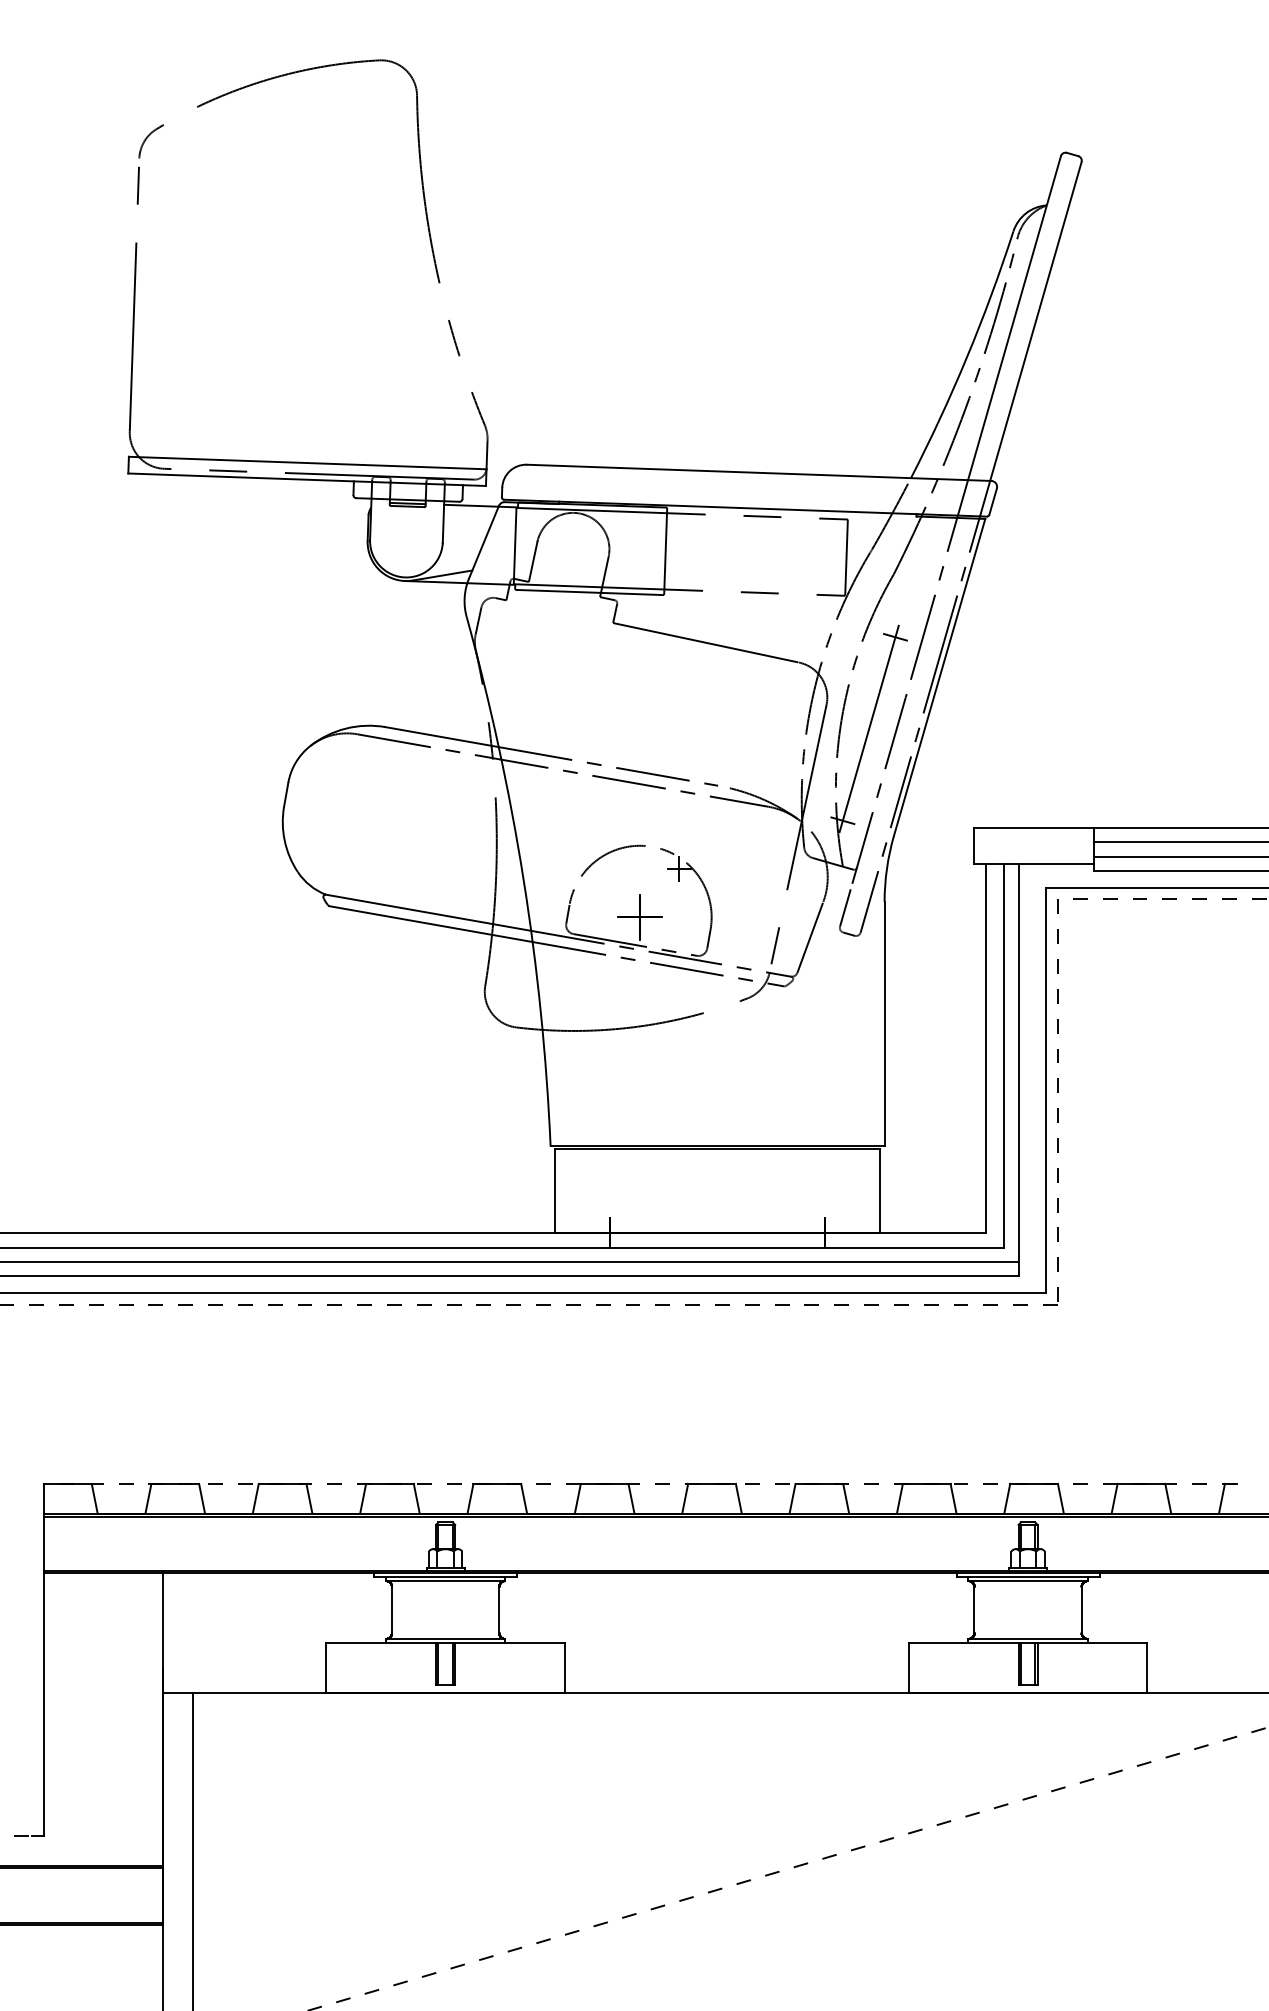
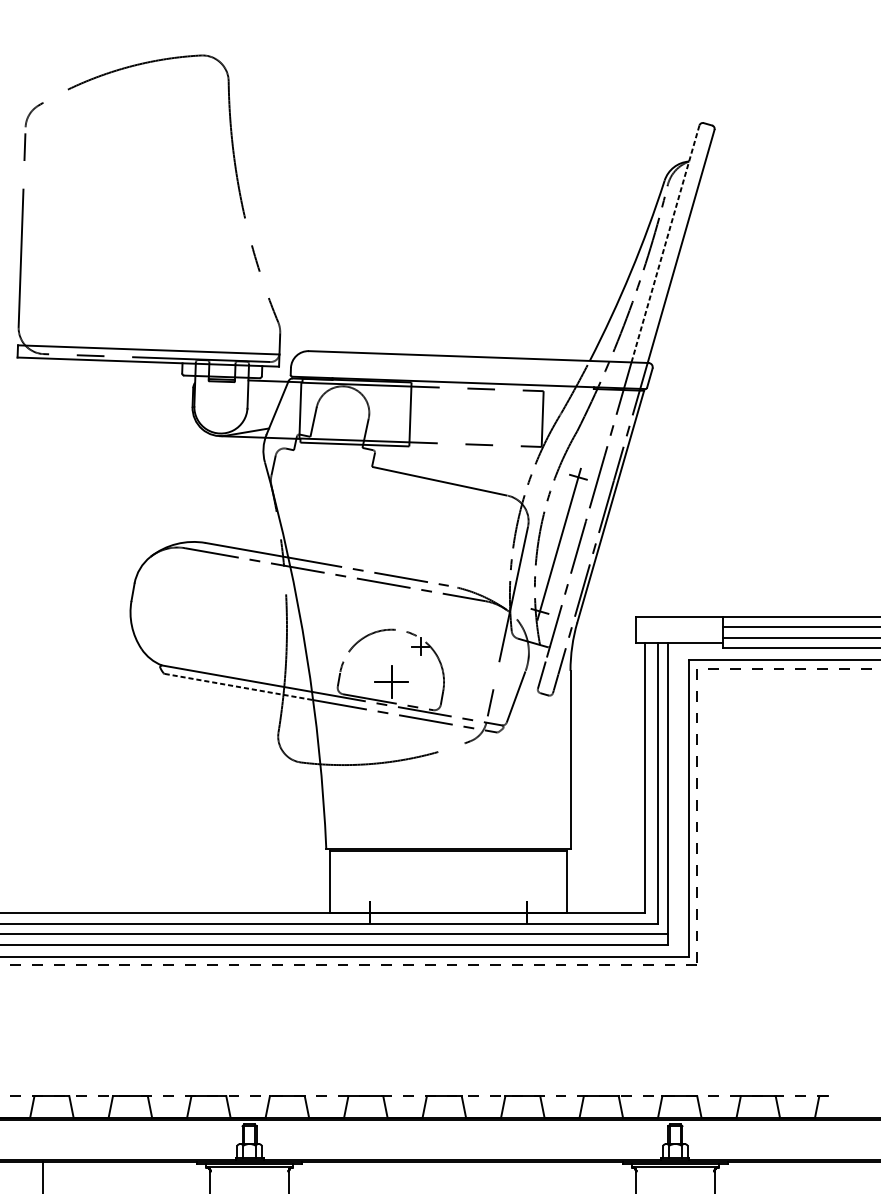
line: (1014, 318) -> (665, 244), solid -> dashed
line: (431, 924) -> (239, 687), solid -> dashed

